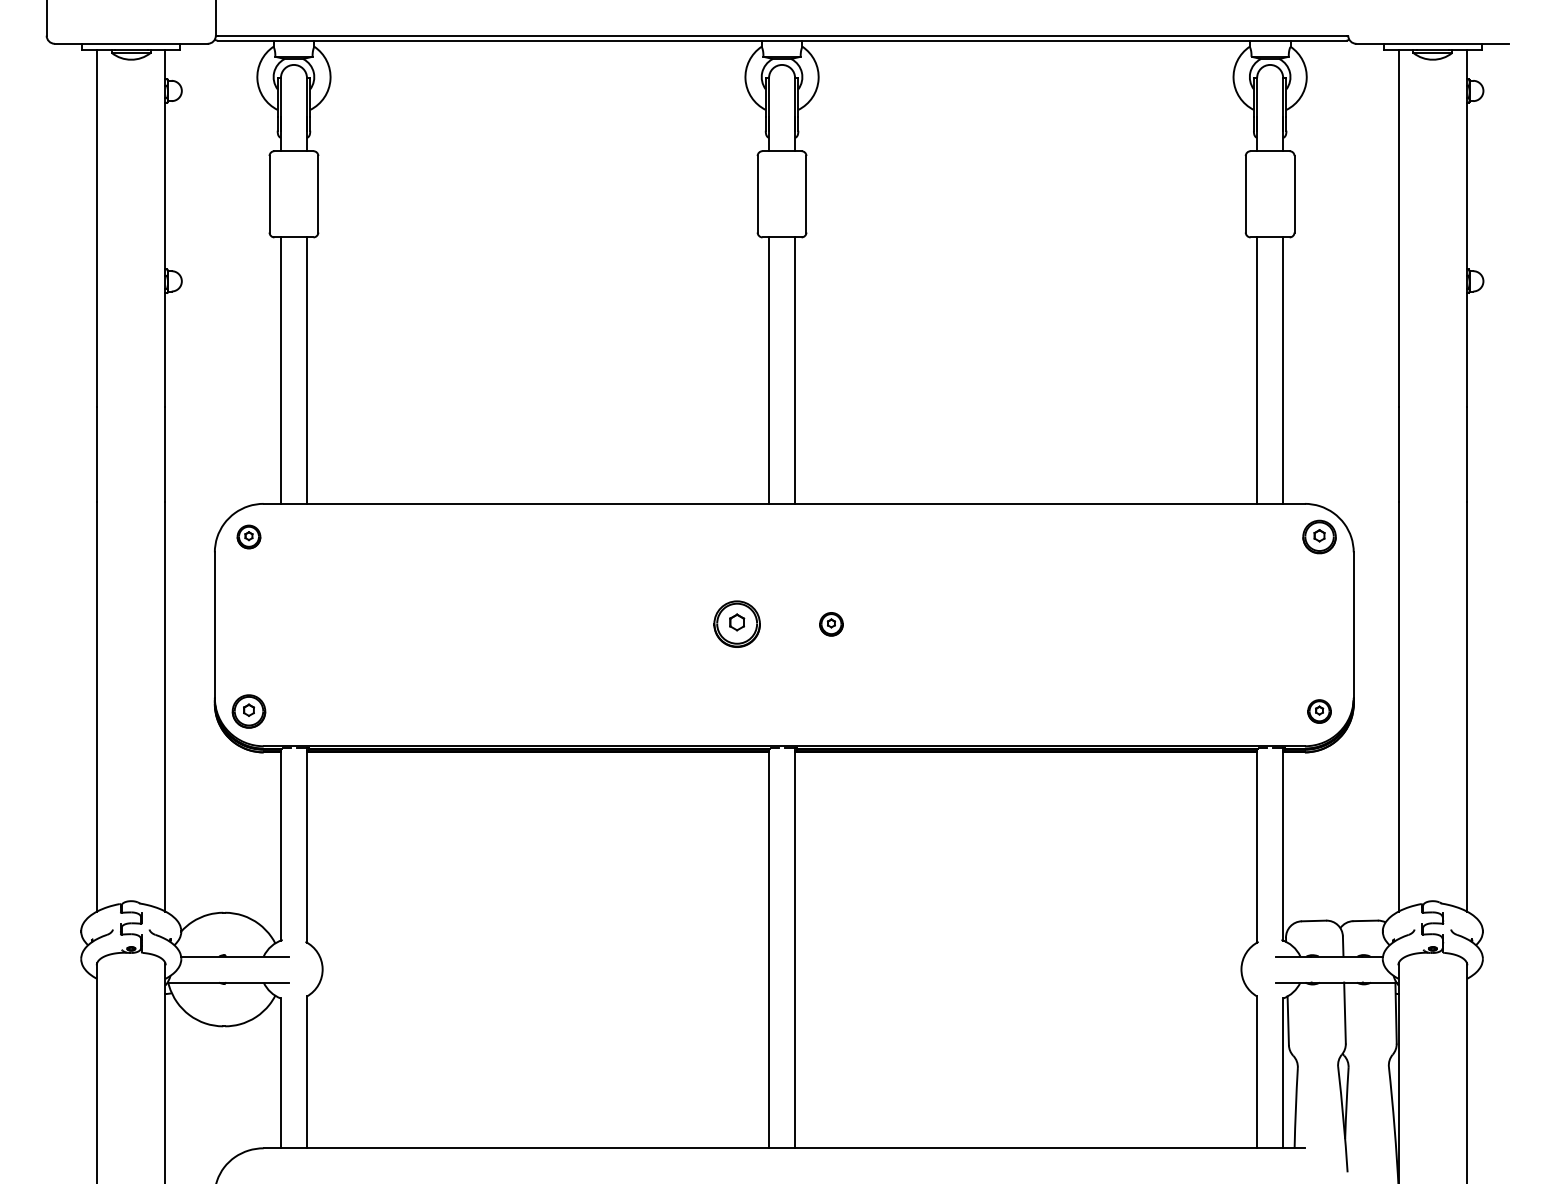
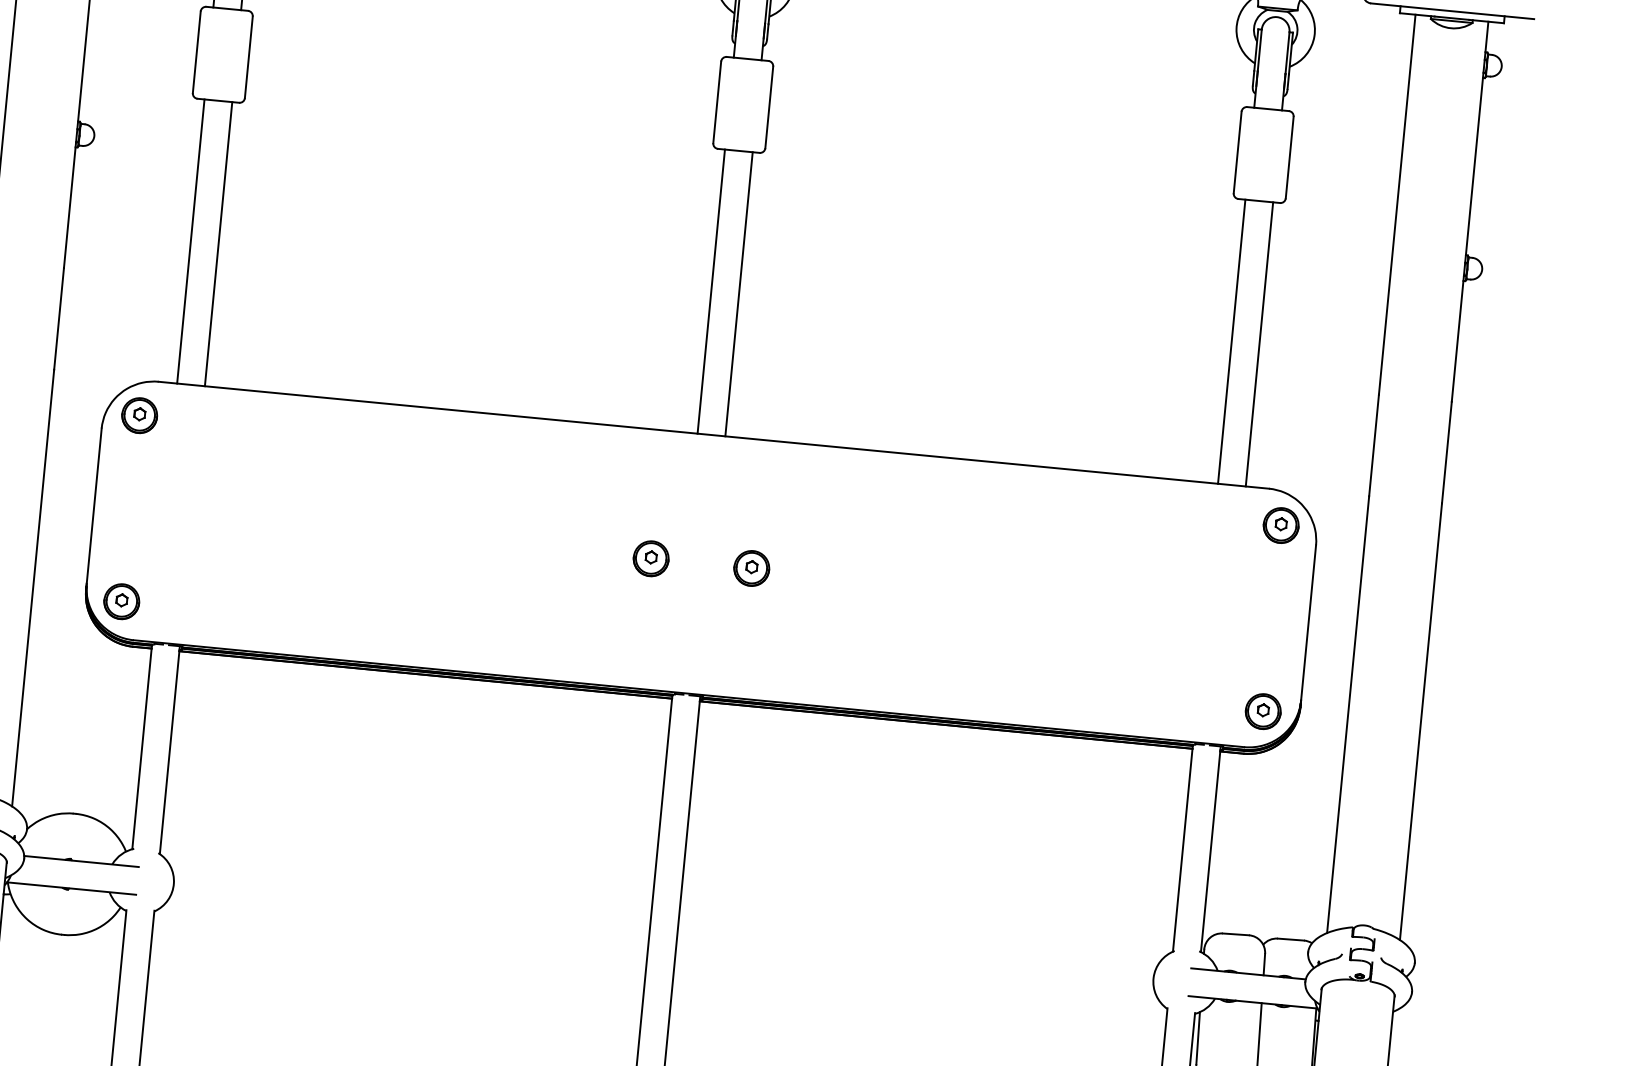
part: (248, 536) -> (139, 415), size x1.43
part: (736, 624) -> (650, 558), size x0.71
part: (831, 624) -> (751, 568), size x1.43
part: (1319, 711) -> (1263, 711), size x1.43

